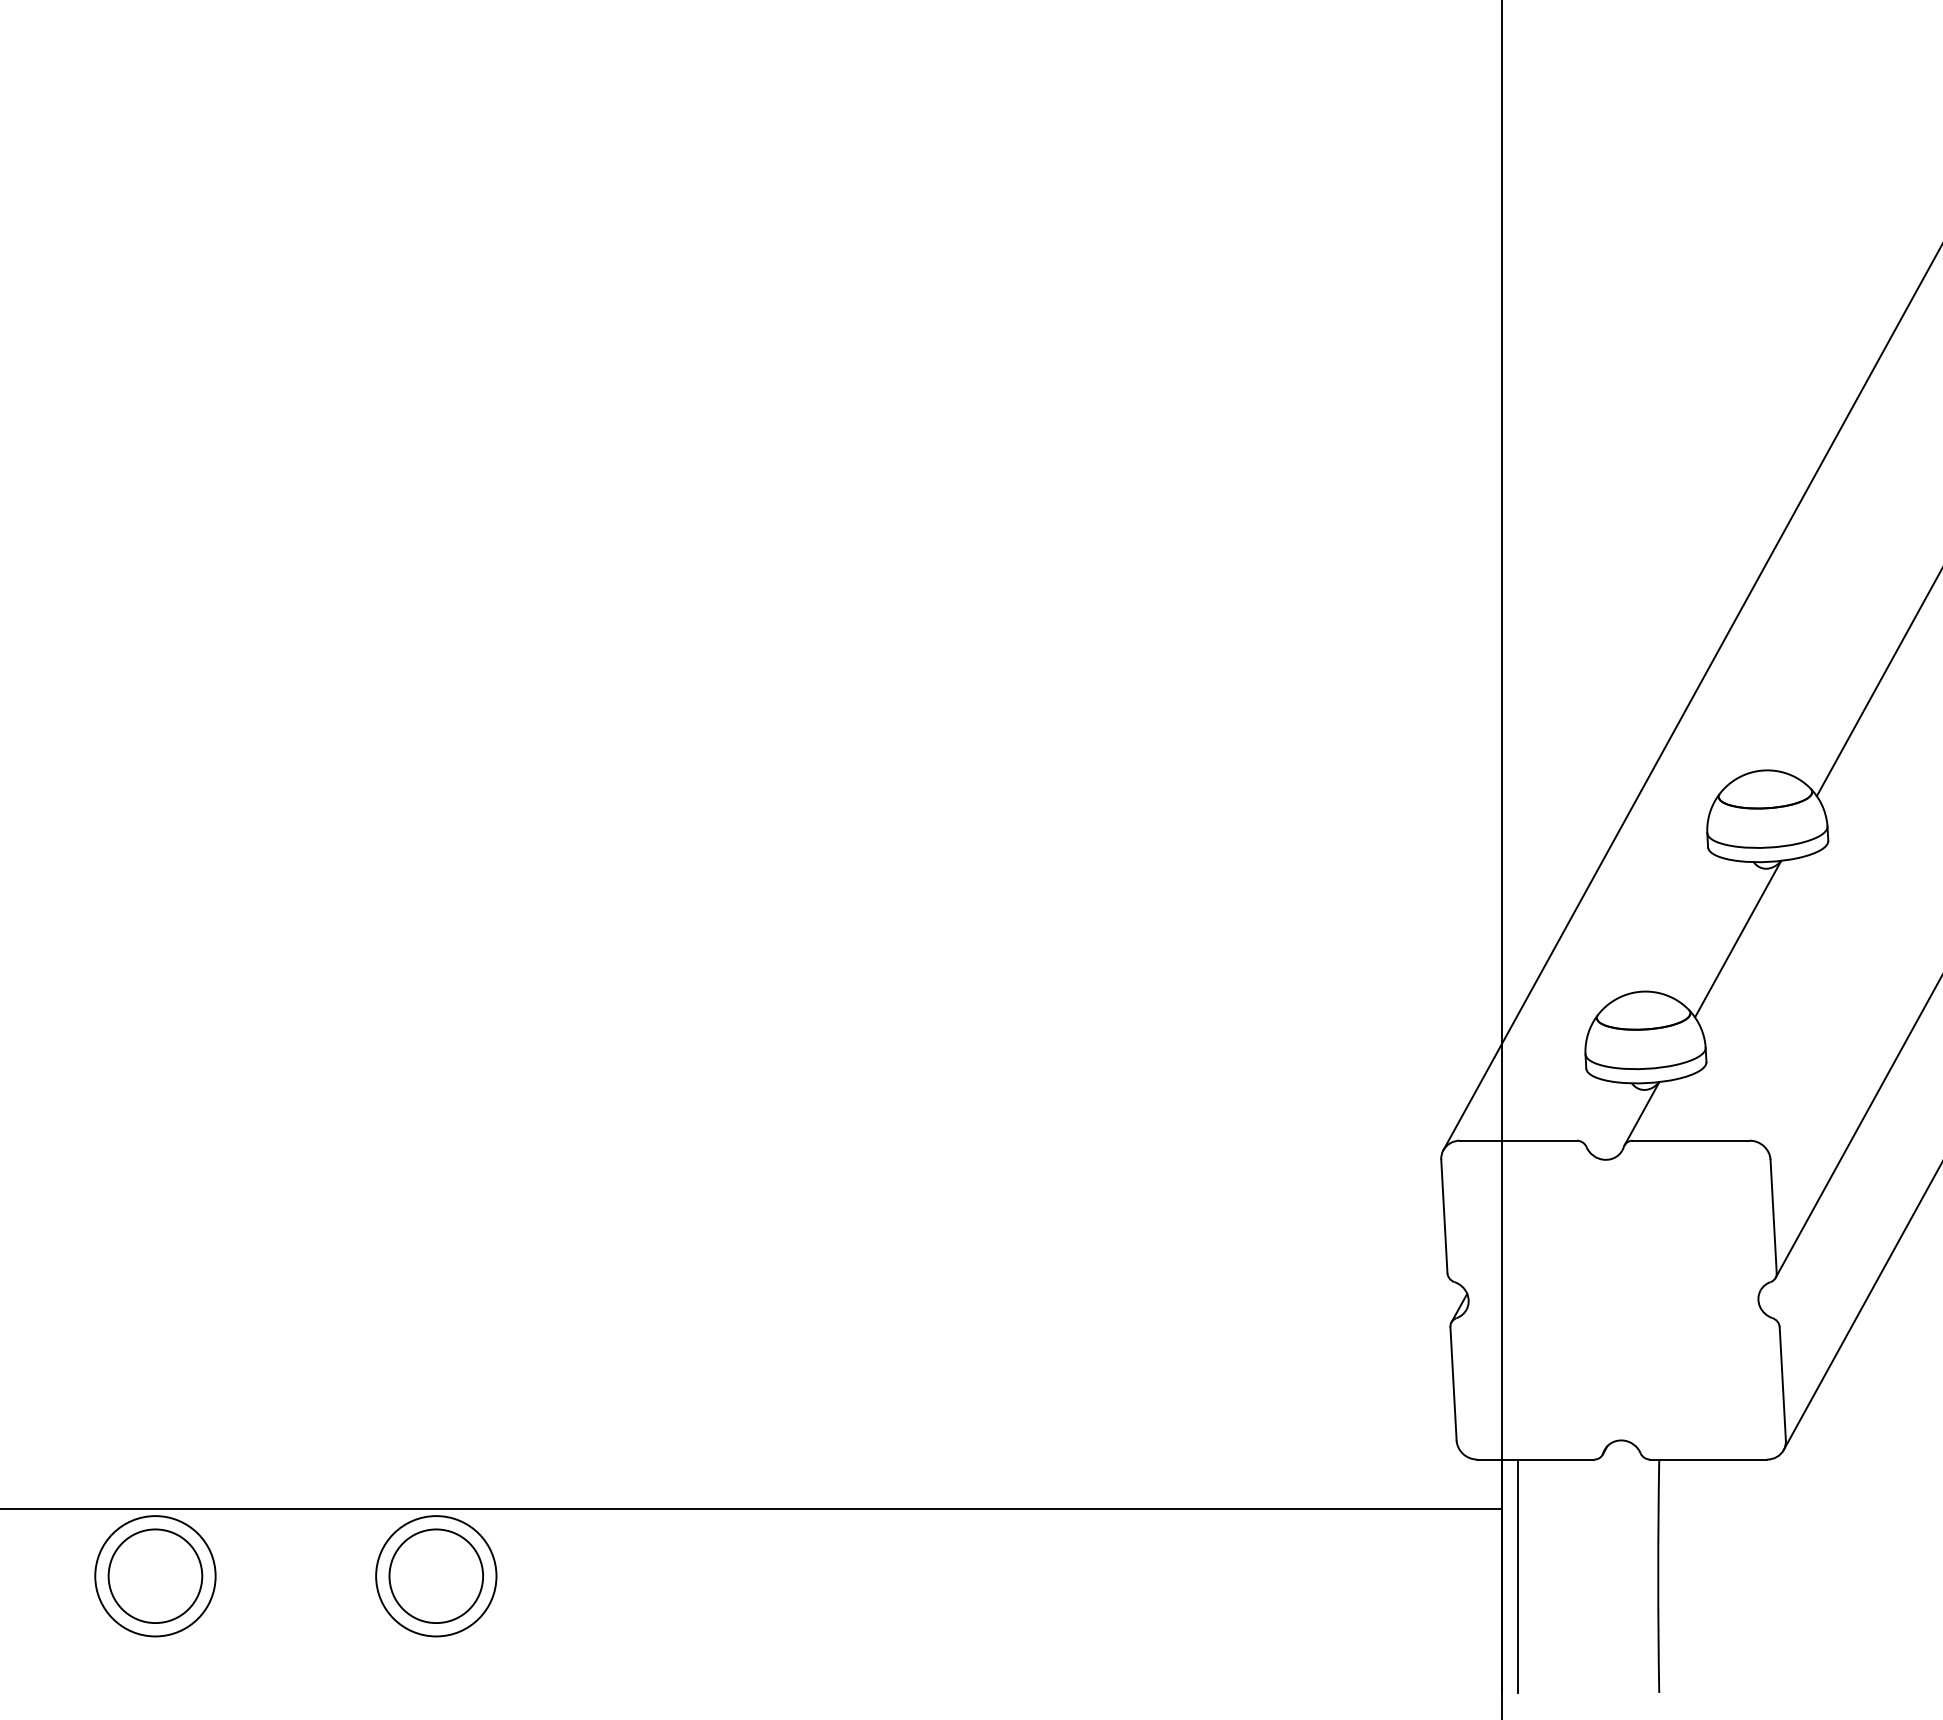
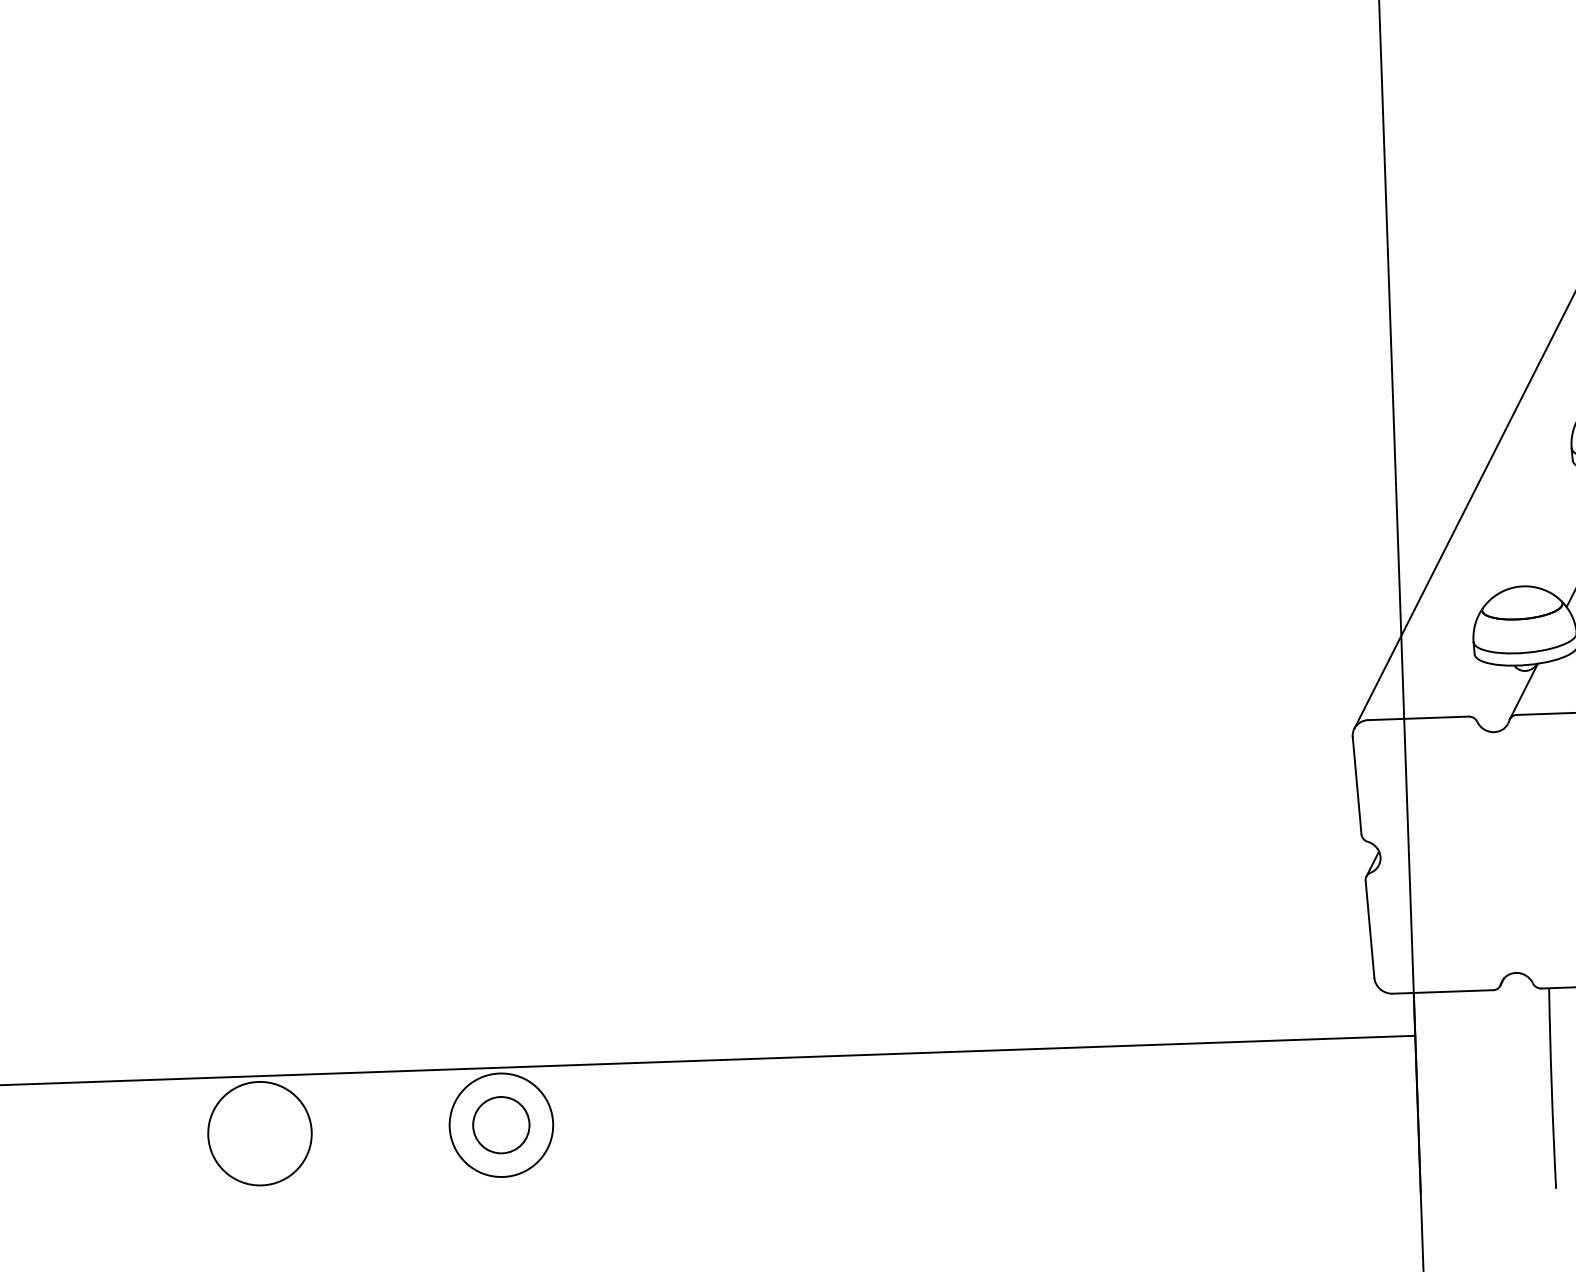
circle: (155, 1575) -> (260, 1133), removed
circle: (435, 1575) -> (500, 1124), size x0.7
line: (1518, 1575) -> (1431, 1092), removed

